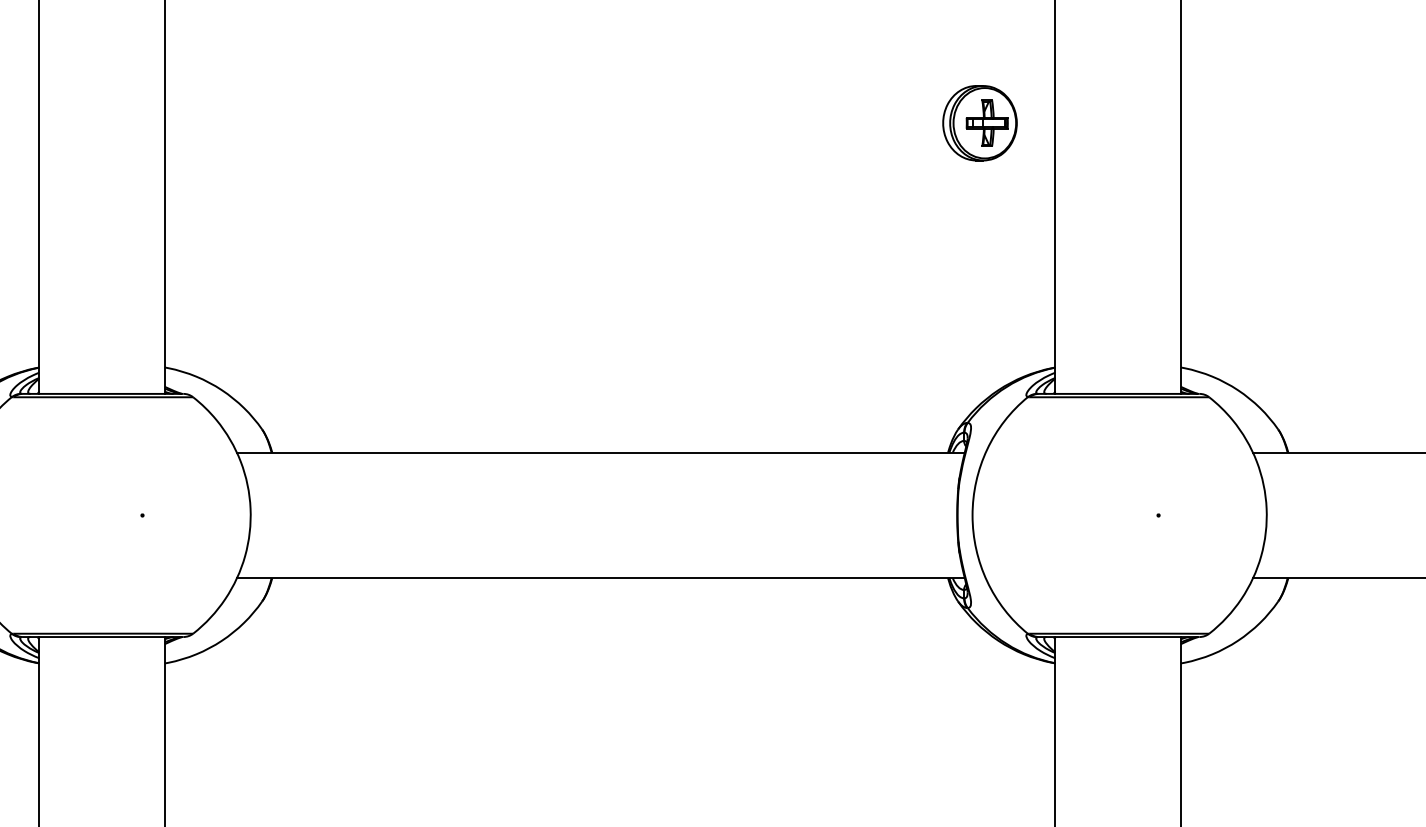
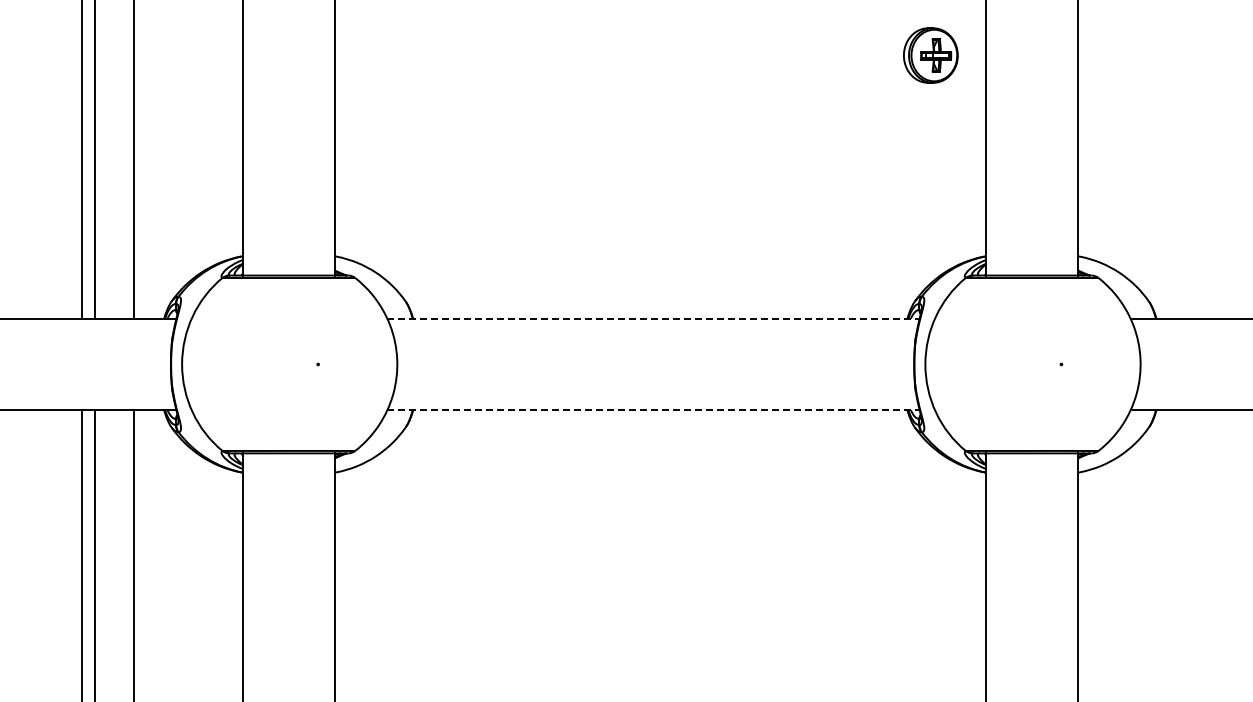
part: (979, 123) -> (930, 55), moved
line: (602, 452) -> (654, 318), solid -> dashed
line: (602, 578) -> (654, 410), solid -> dashed

